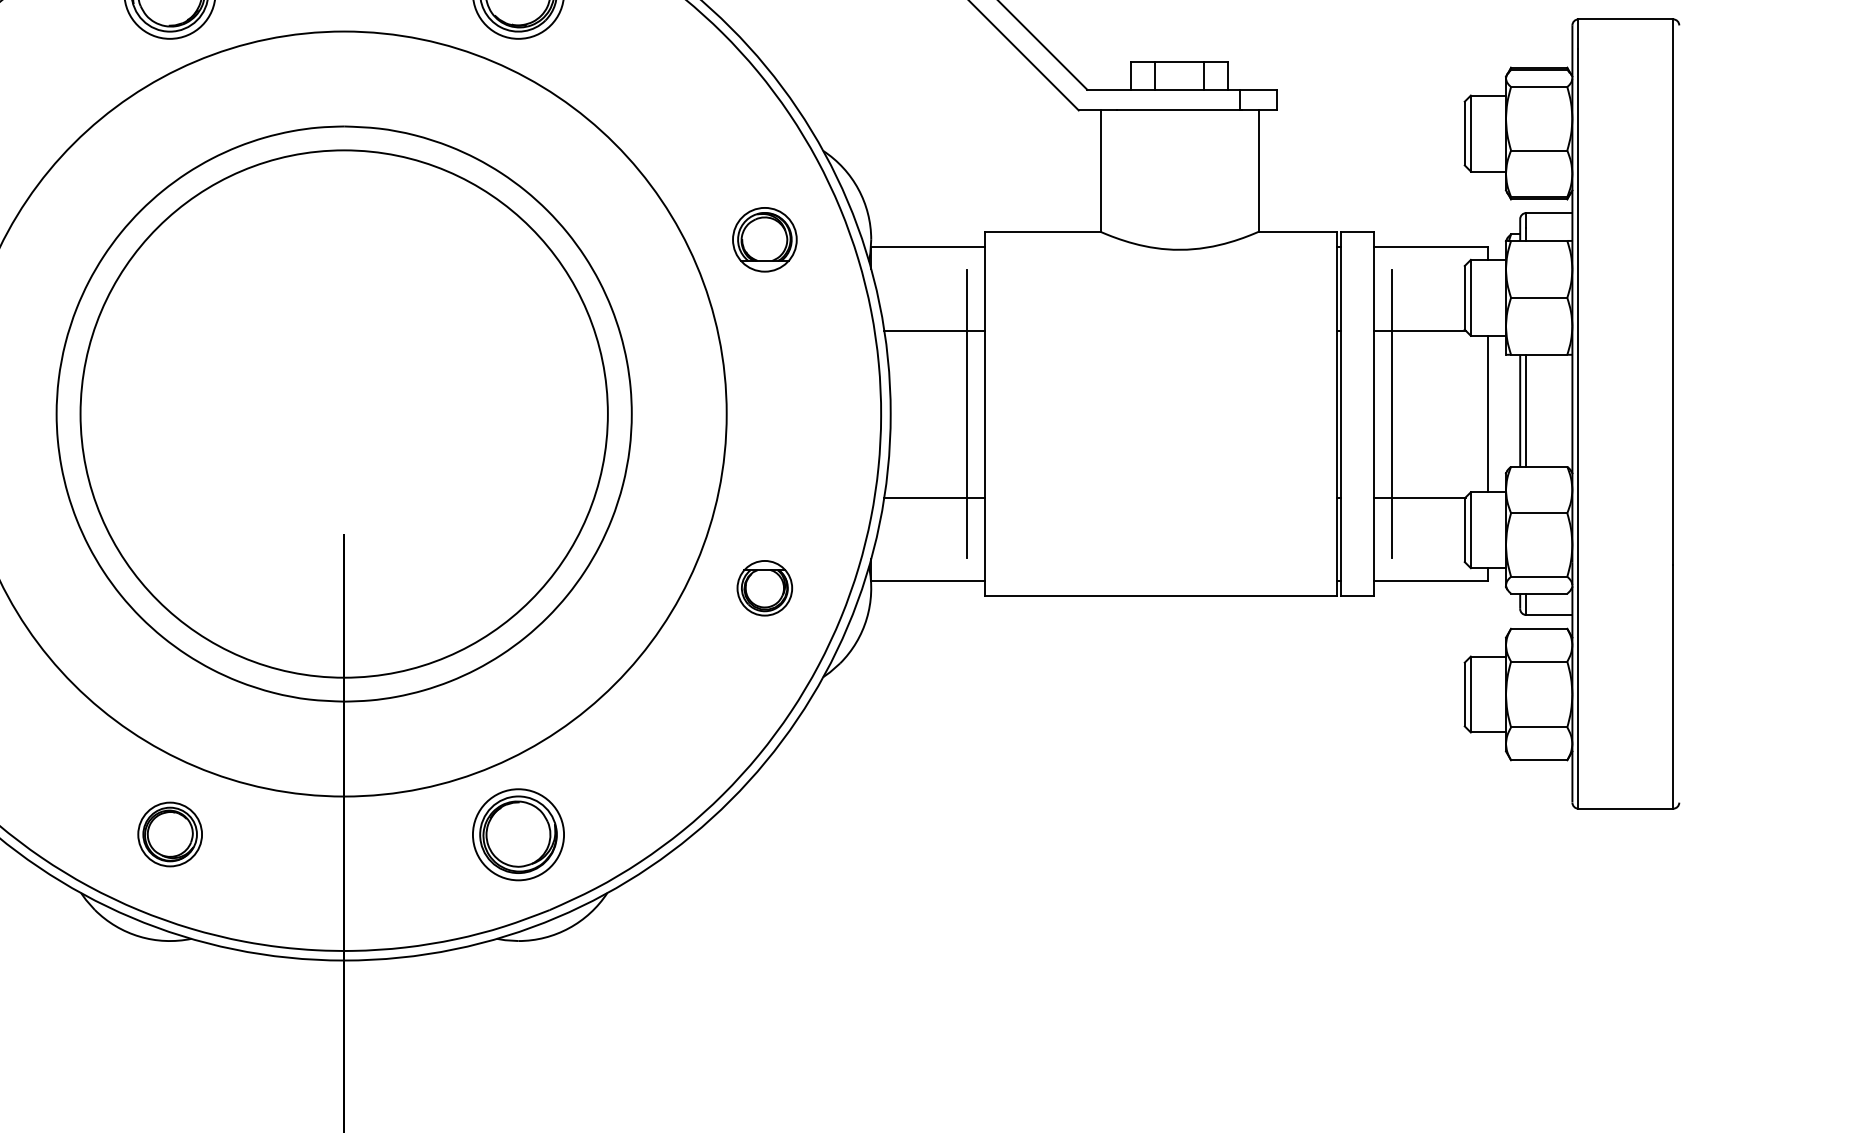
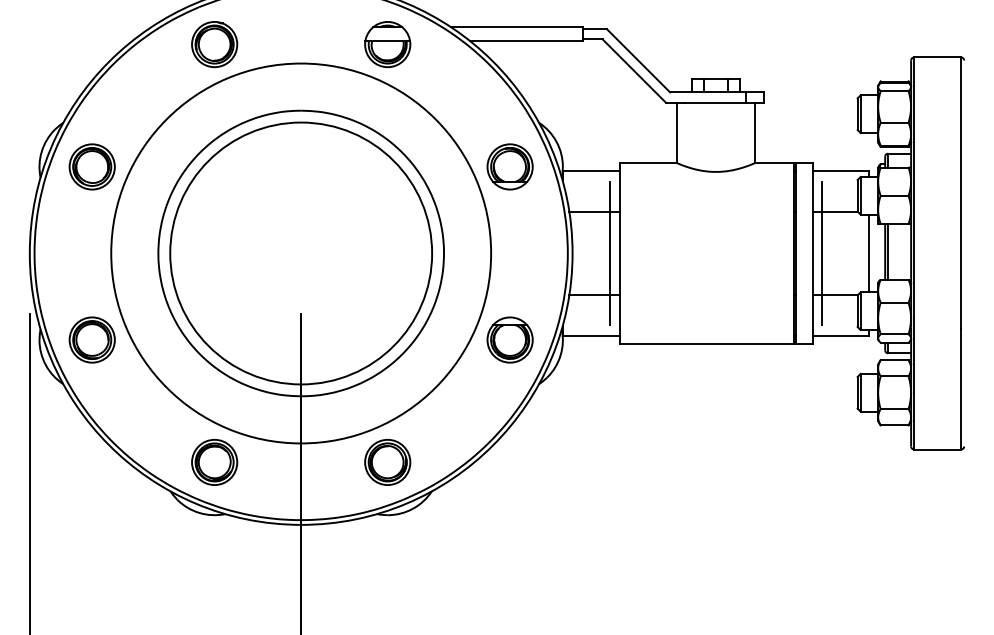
part: (763, 238) -> (509, 166), size x1.43
part: (763, 587) -> (509, 339), size x1.67
part: (169, 832) -> (214, 461), size x1.43

